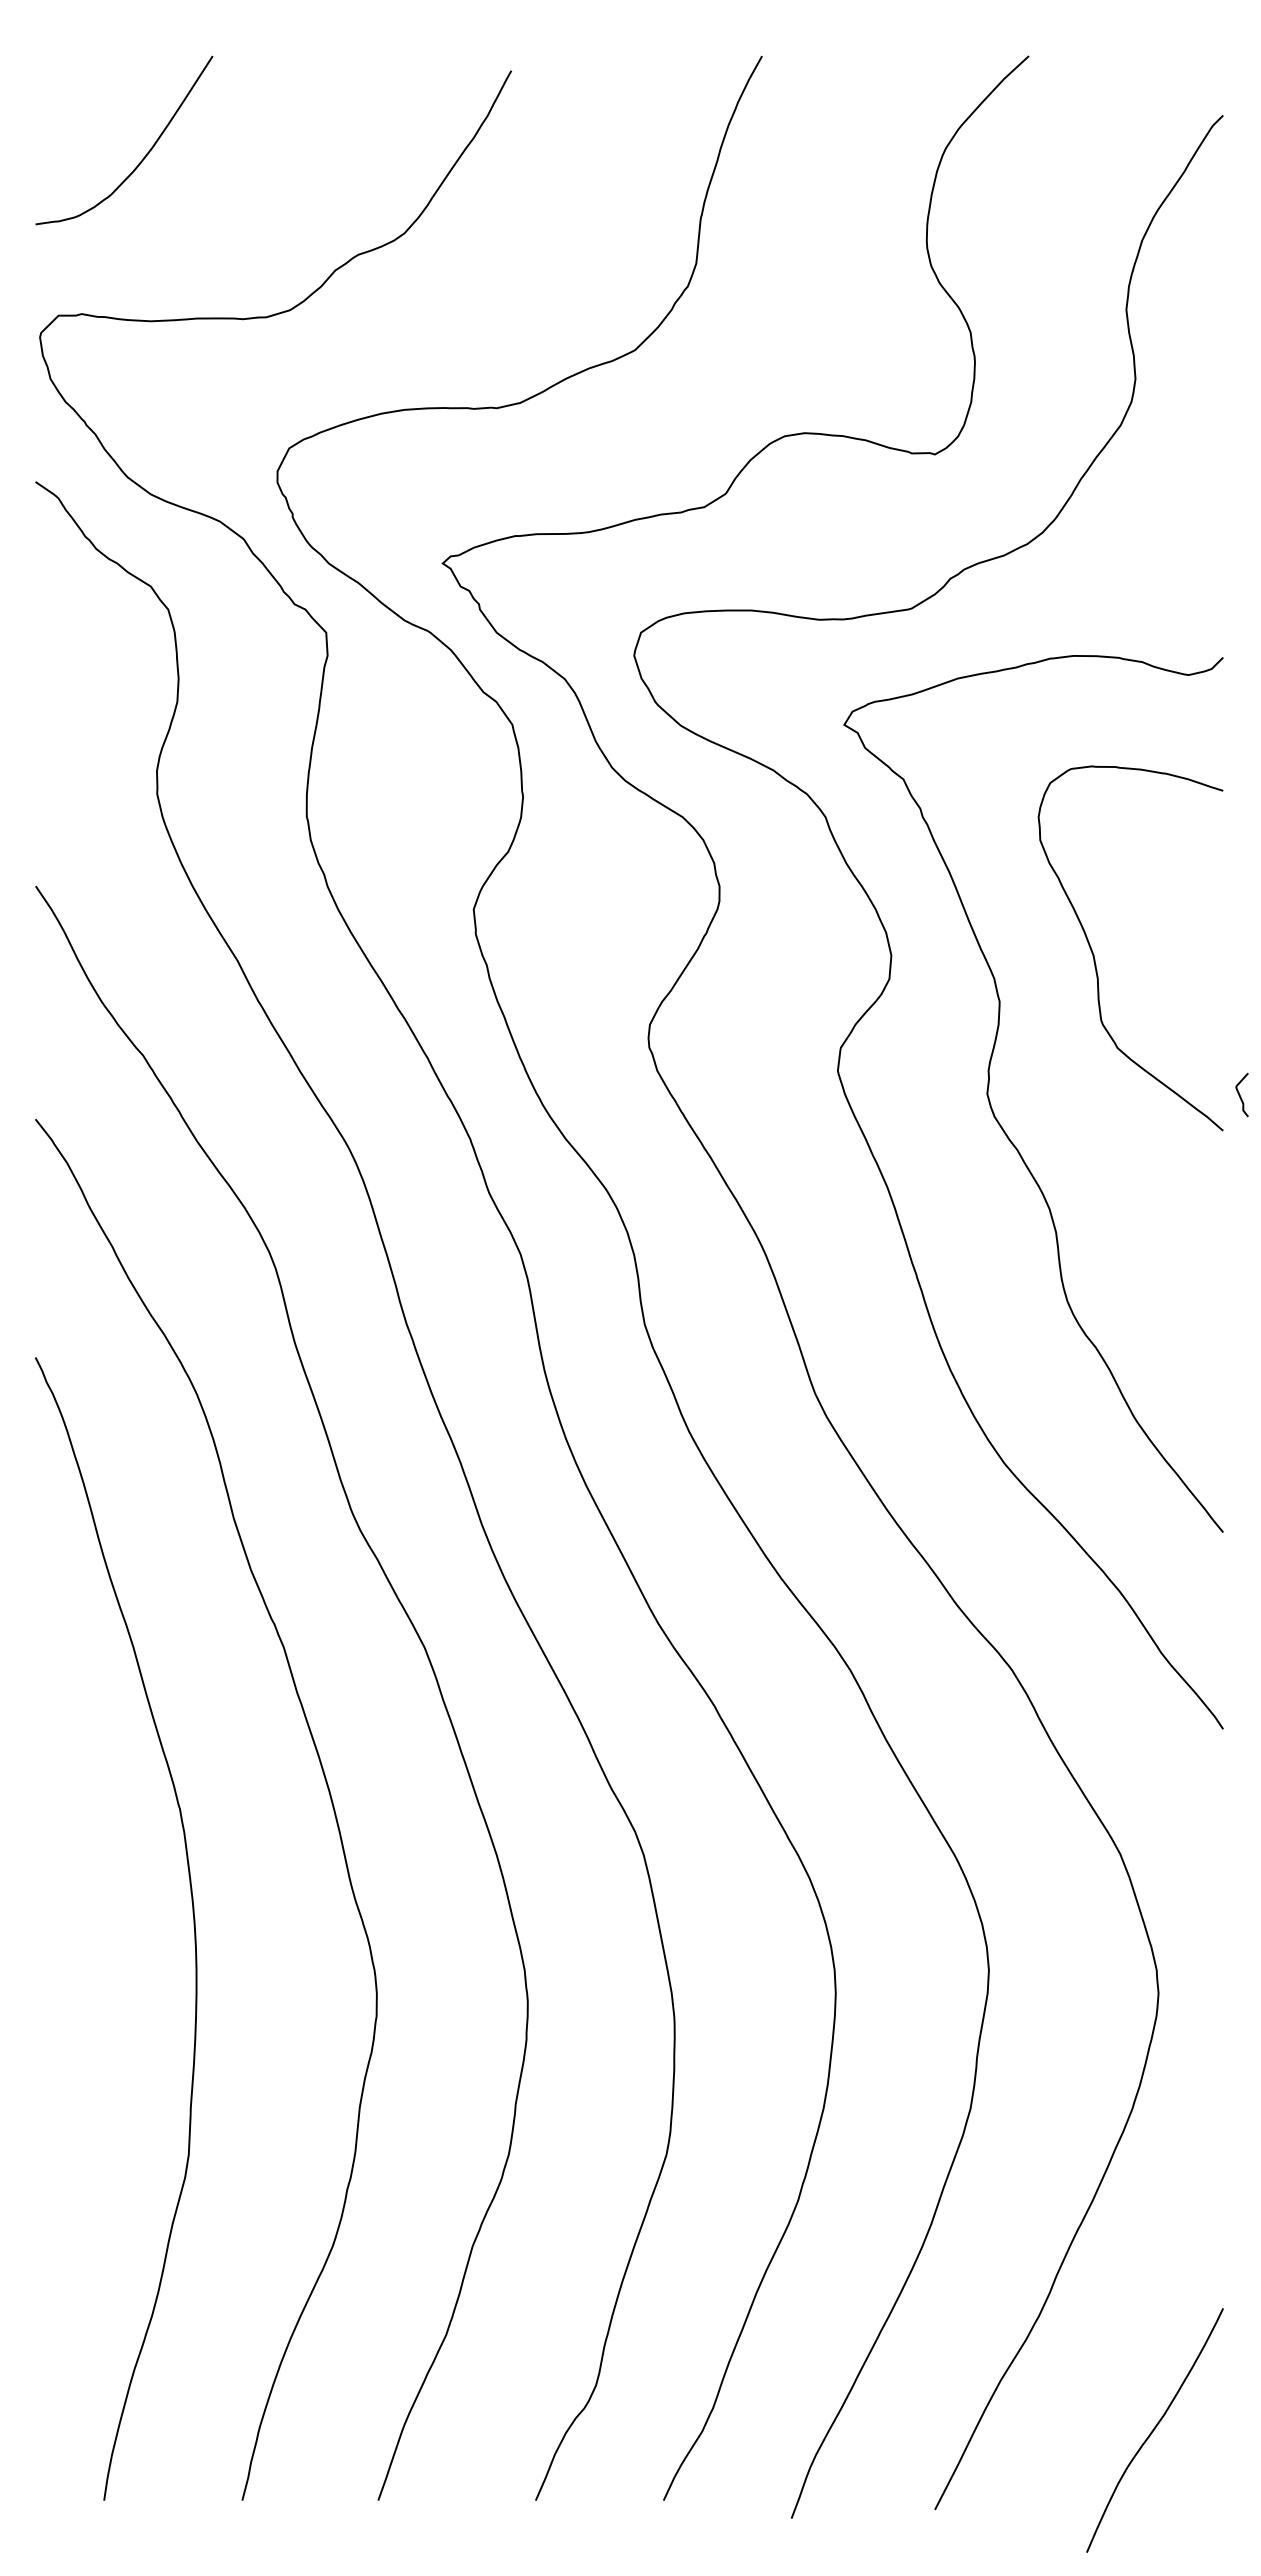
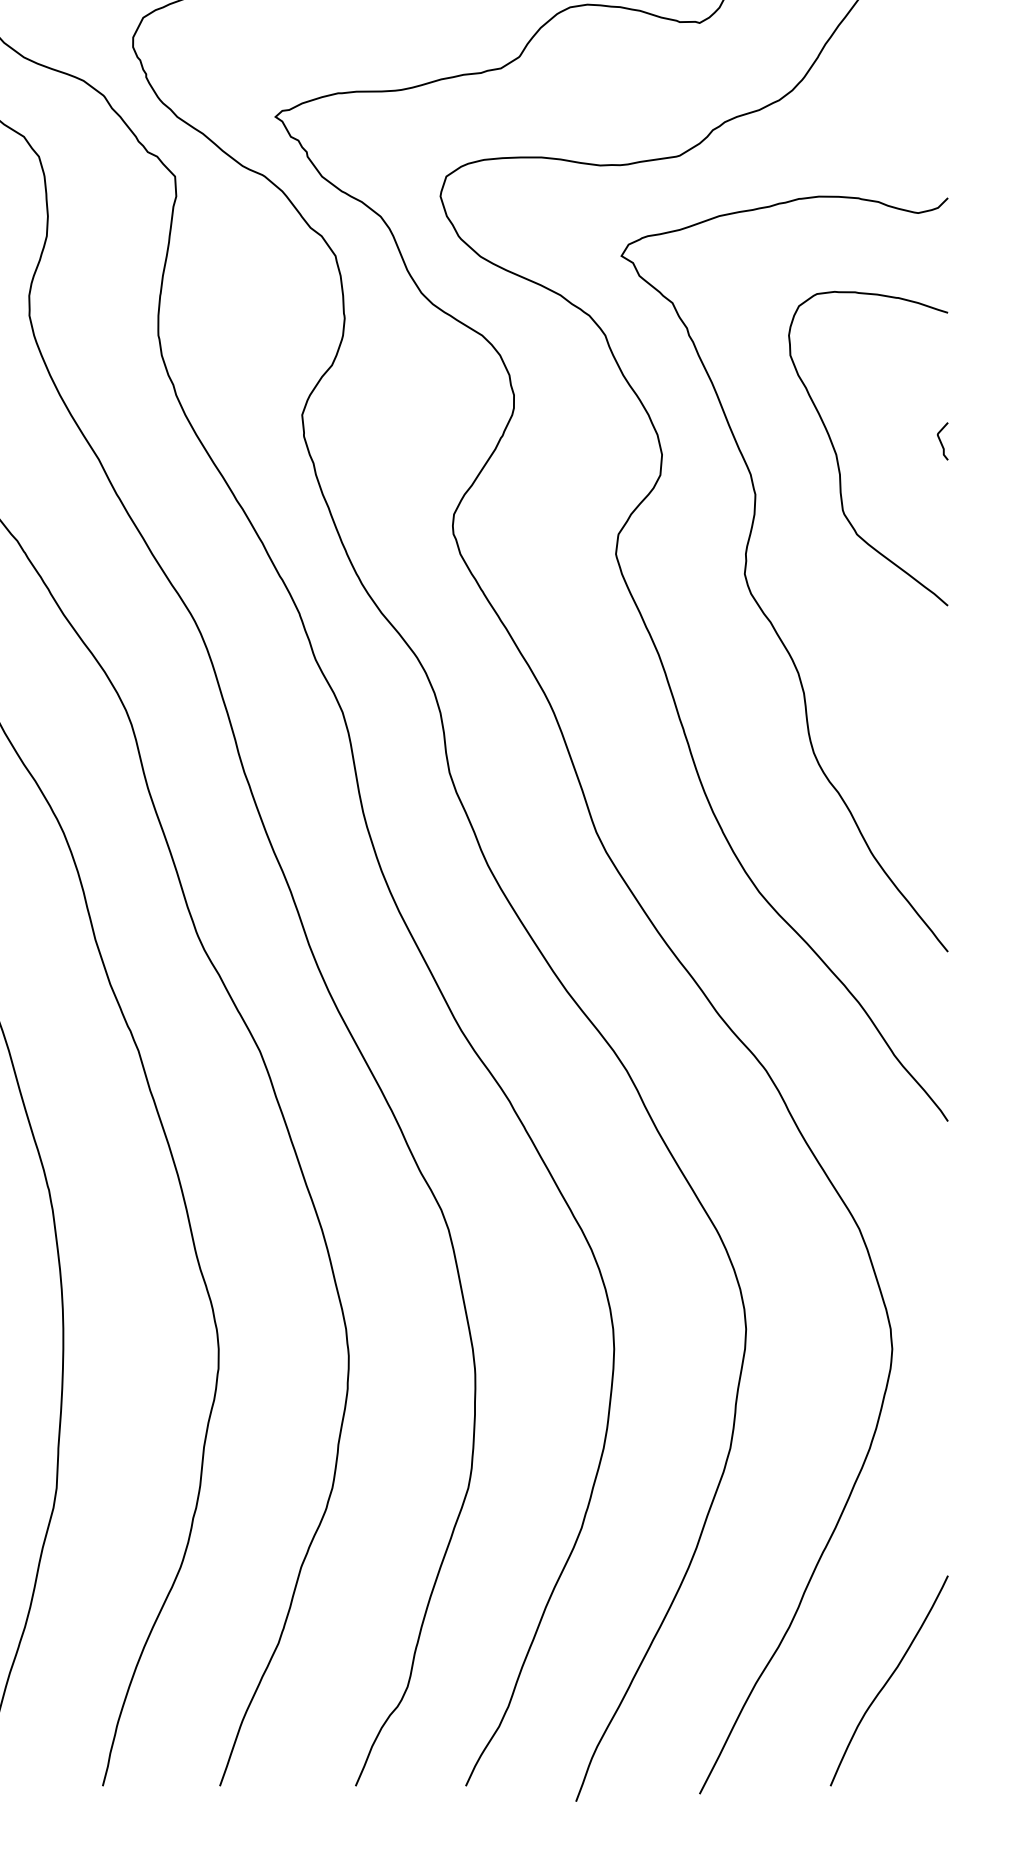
curve: (1240, 1094) -> (941, 440), moved
curve: (1154, 2430) -> (888, 1680), moved

